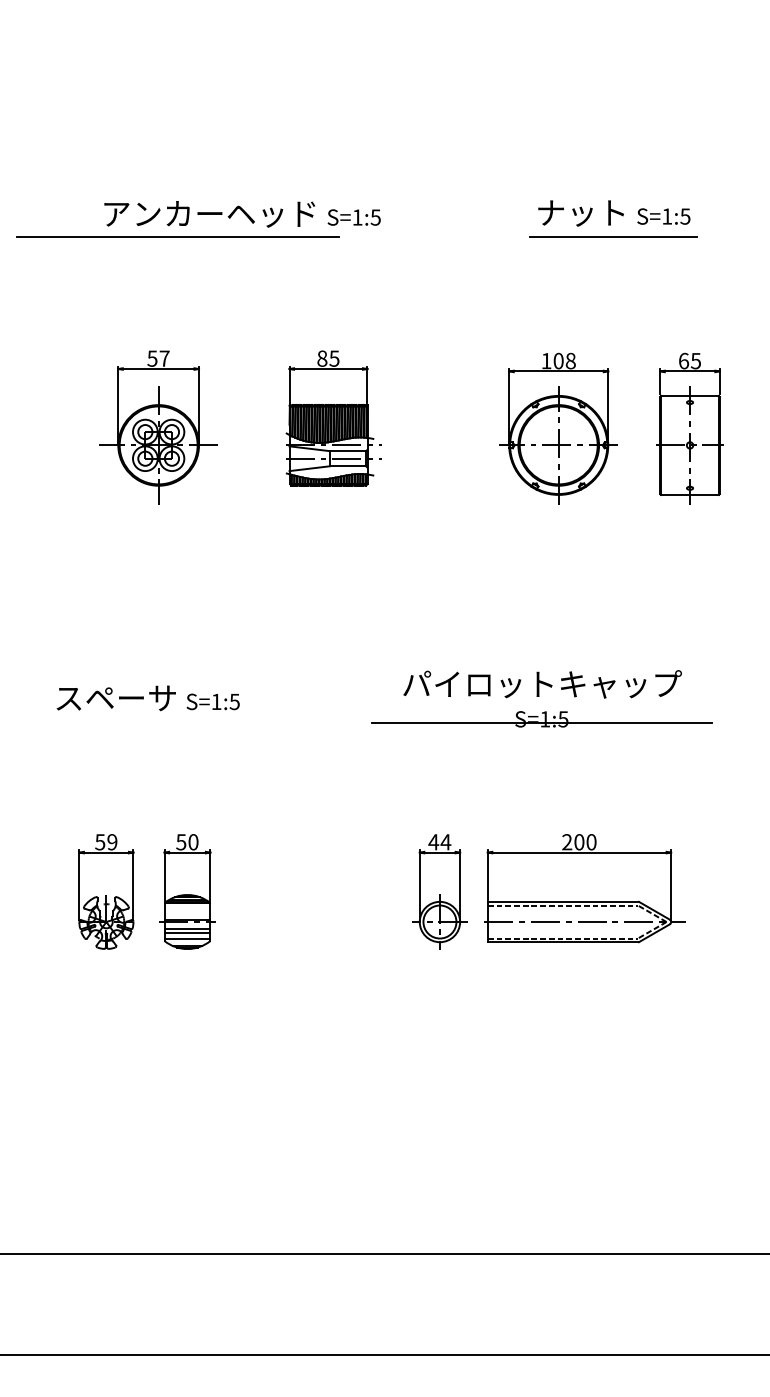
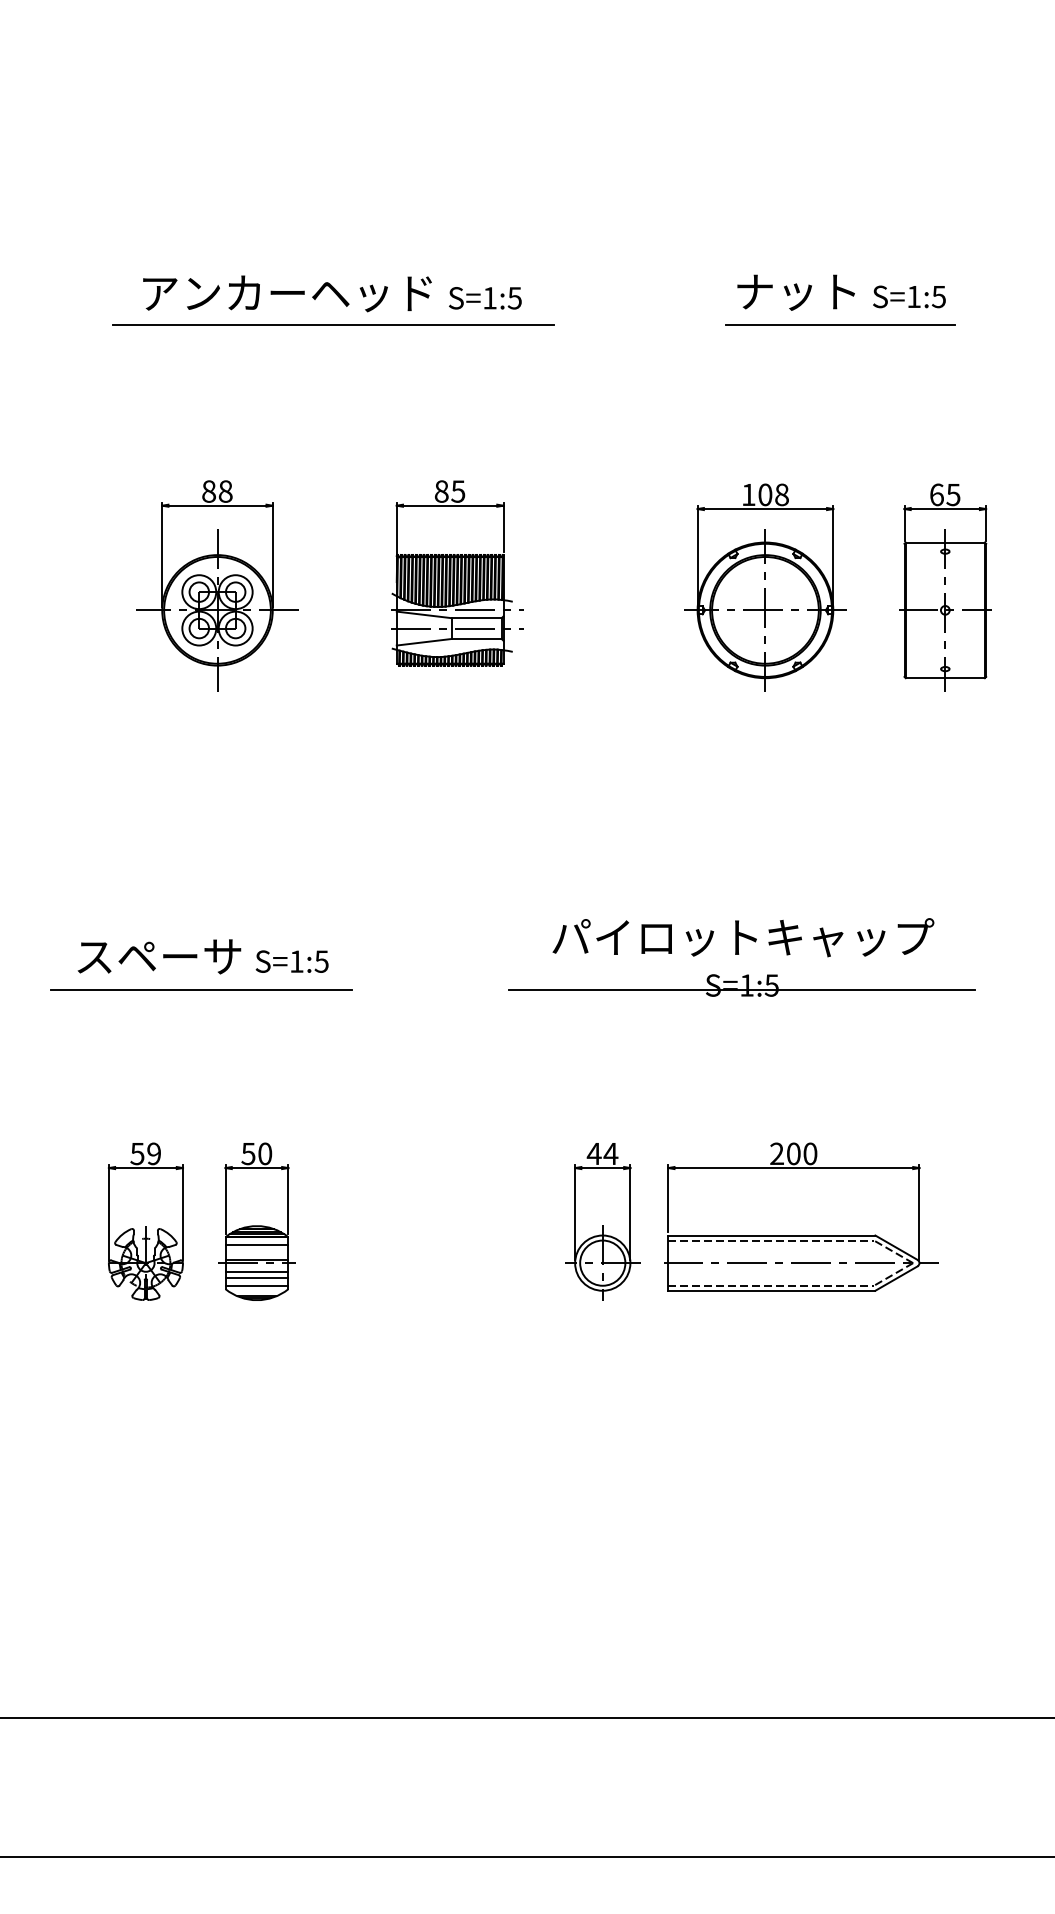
line: (178, 236) -> (333, 324), moved
text: (158, 358) -> (217, 491), 57 -> 88
line: (146, 722) -> (201, 989), added
line: (187, 908) -> (256, 1244), added

